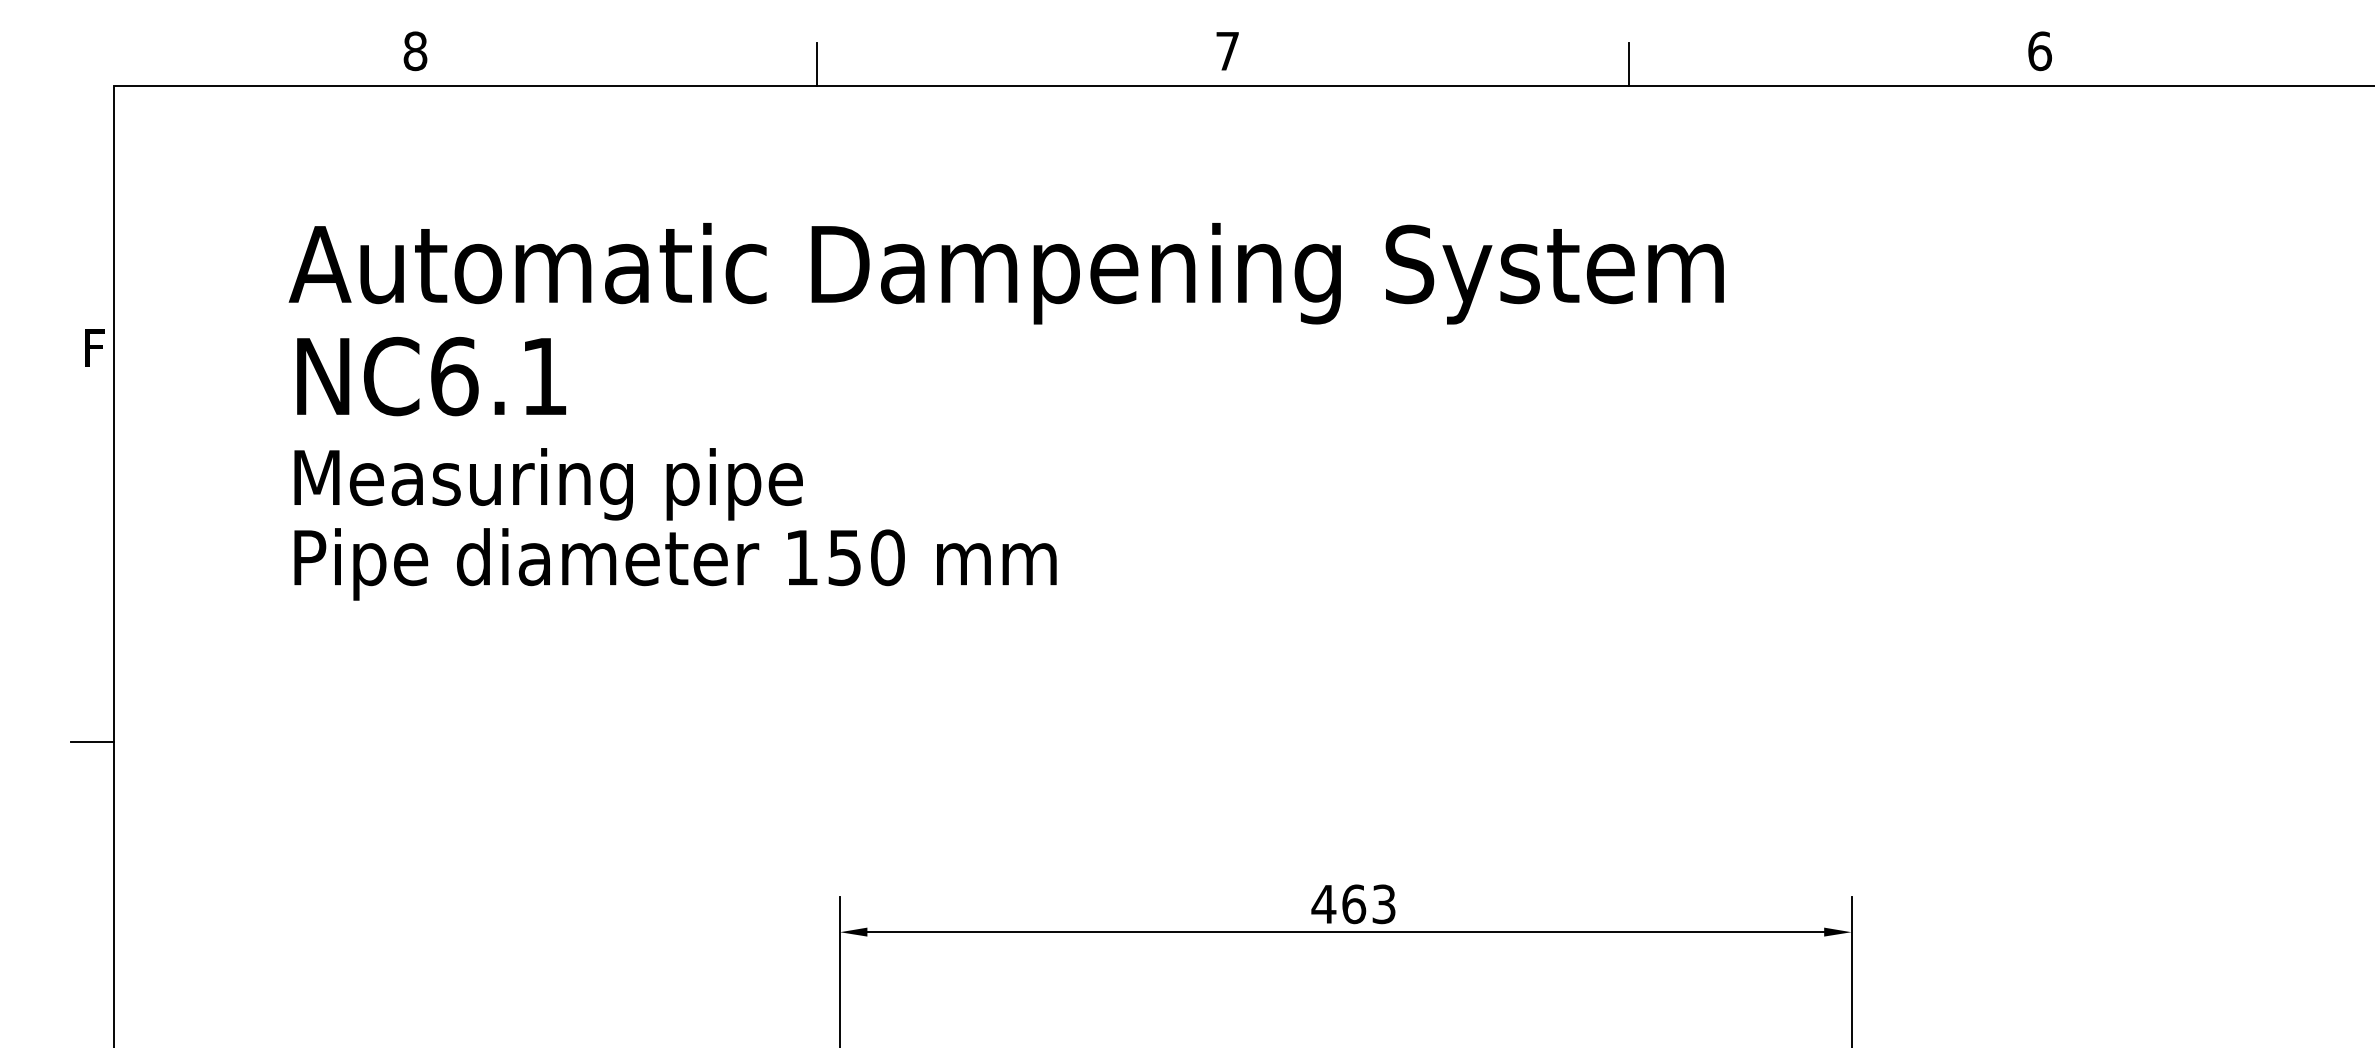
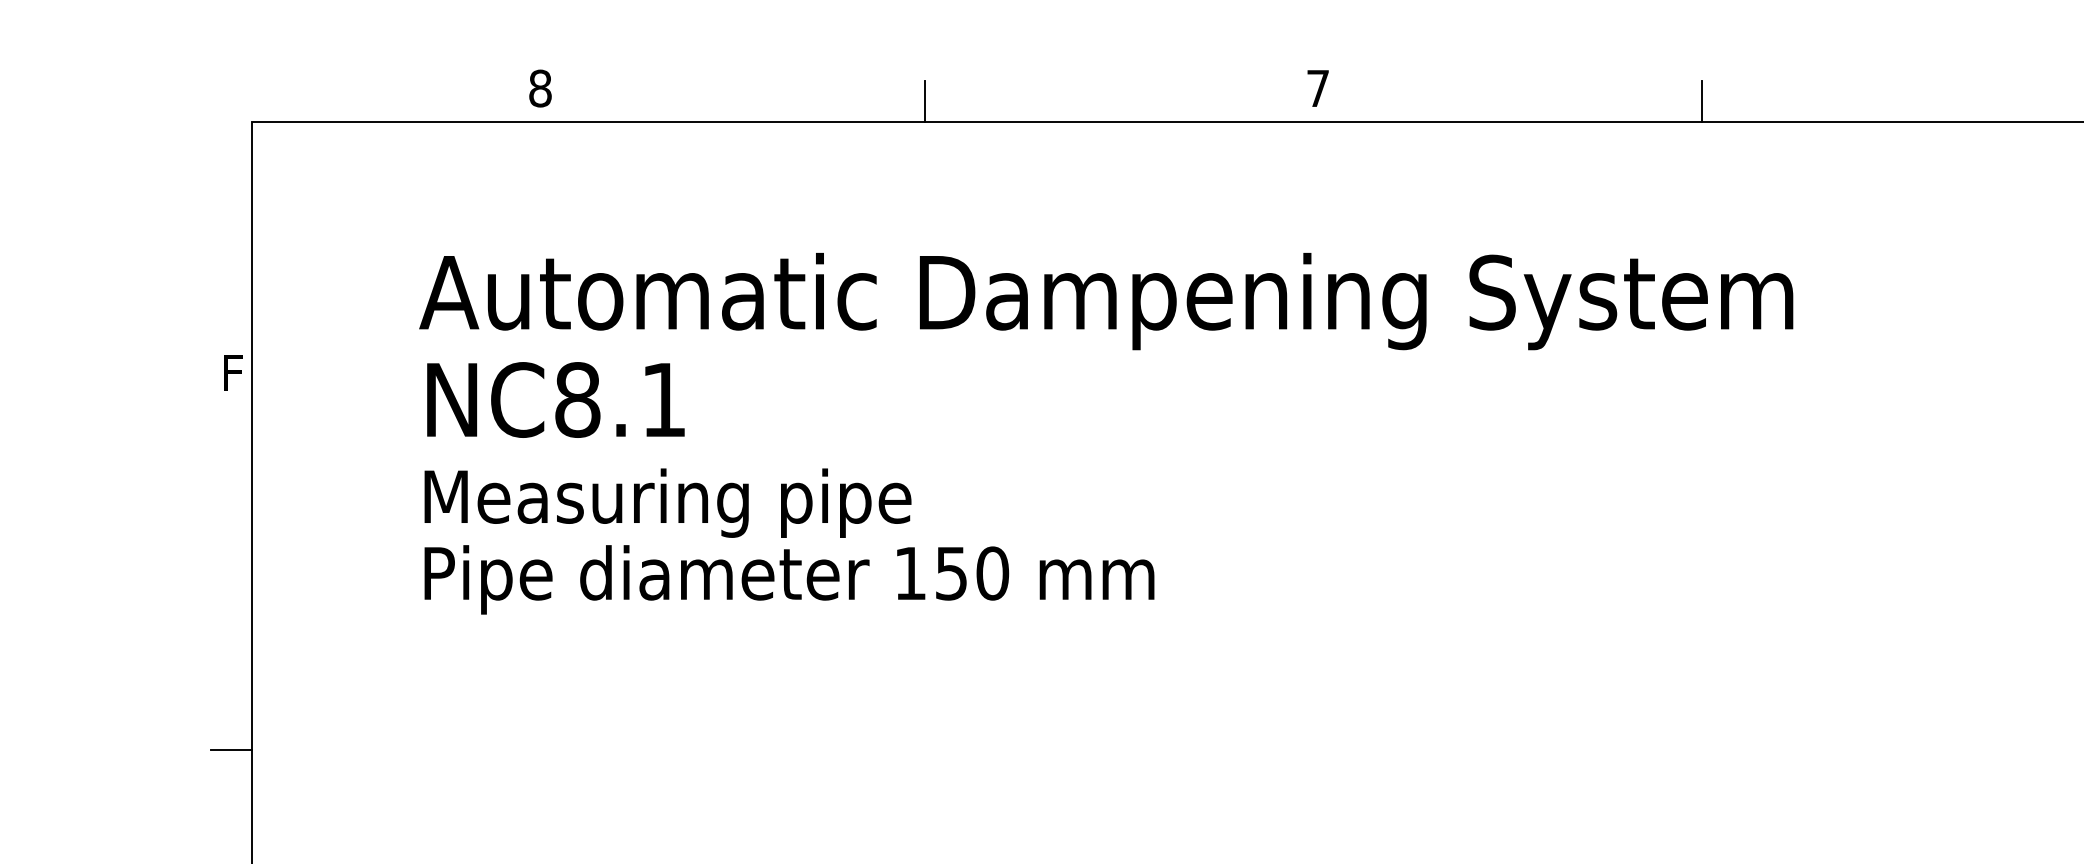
text: (454, 376) -> (577, 399), NC6.1 -> NC8.1

